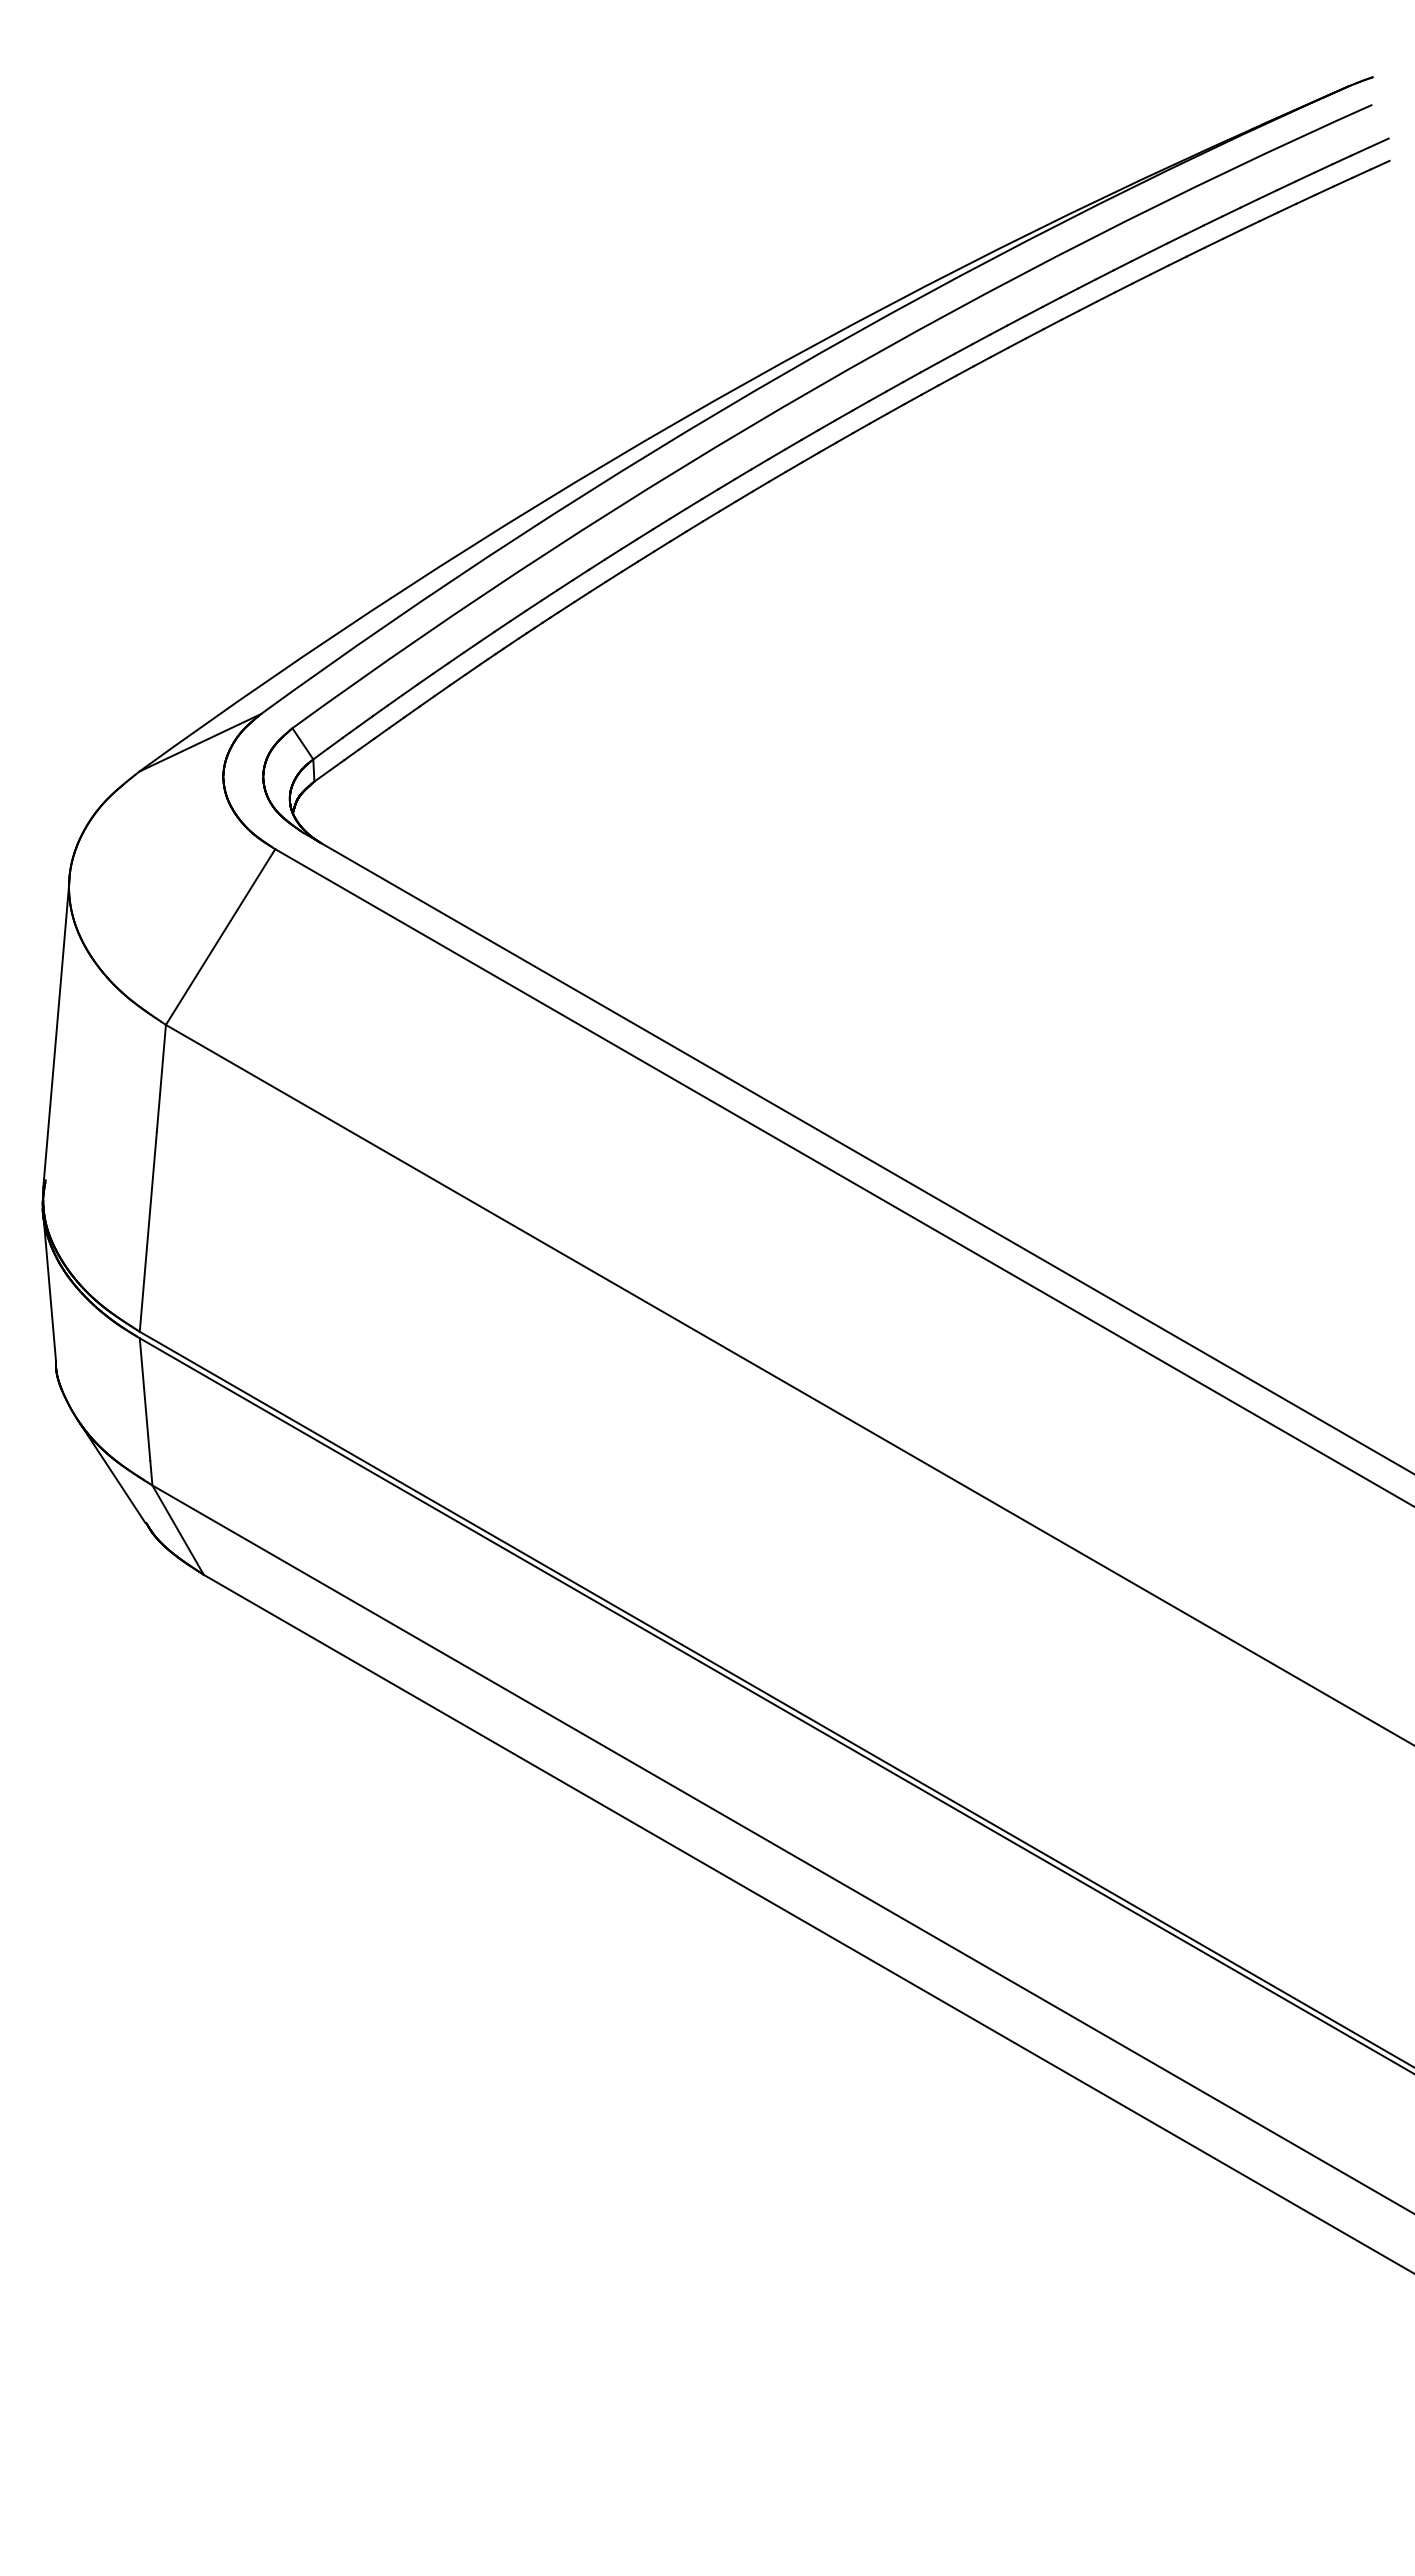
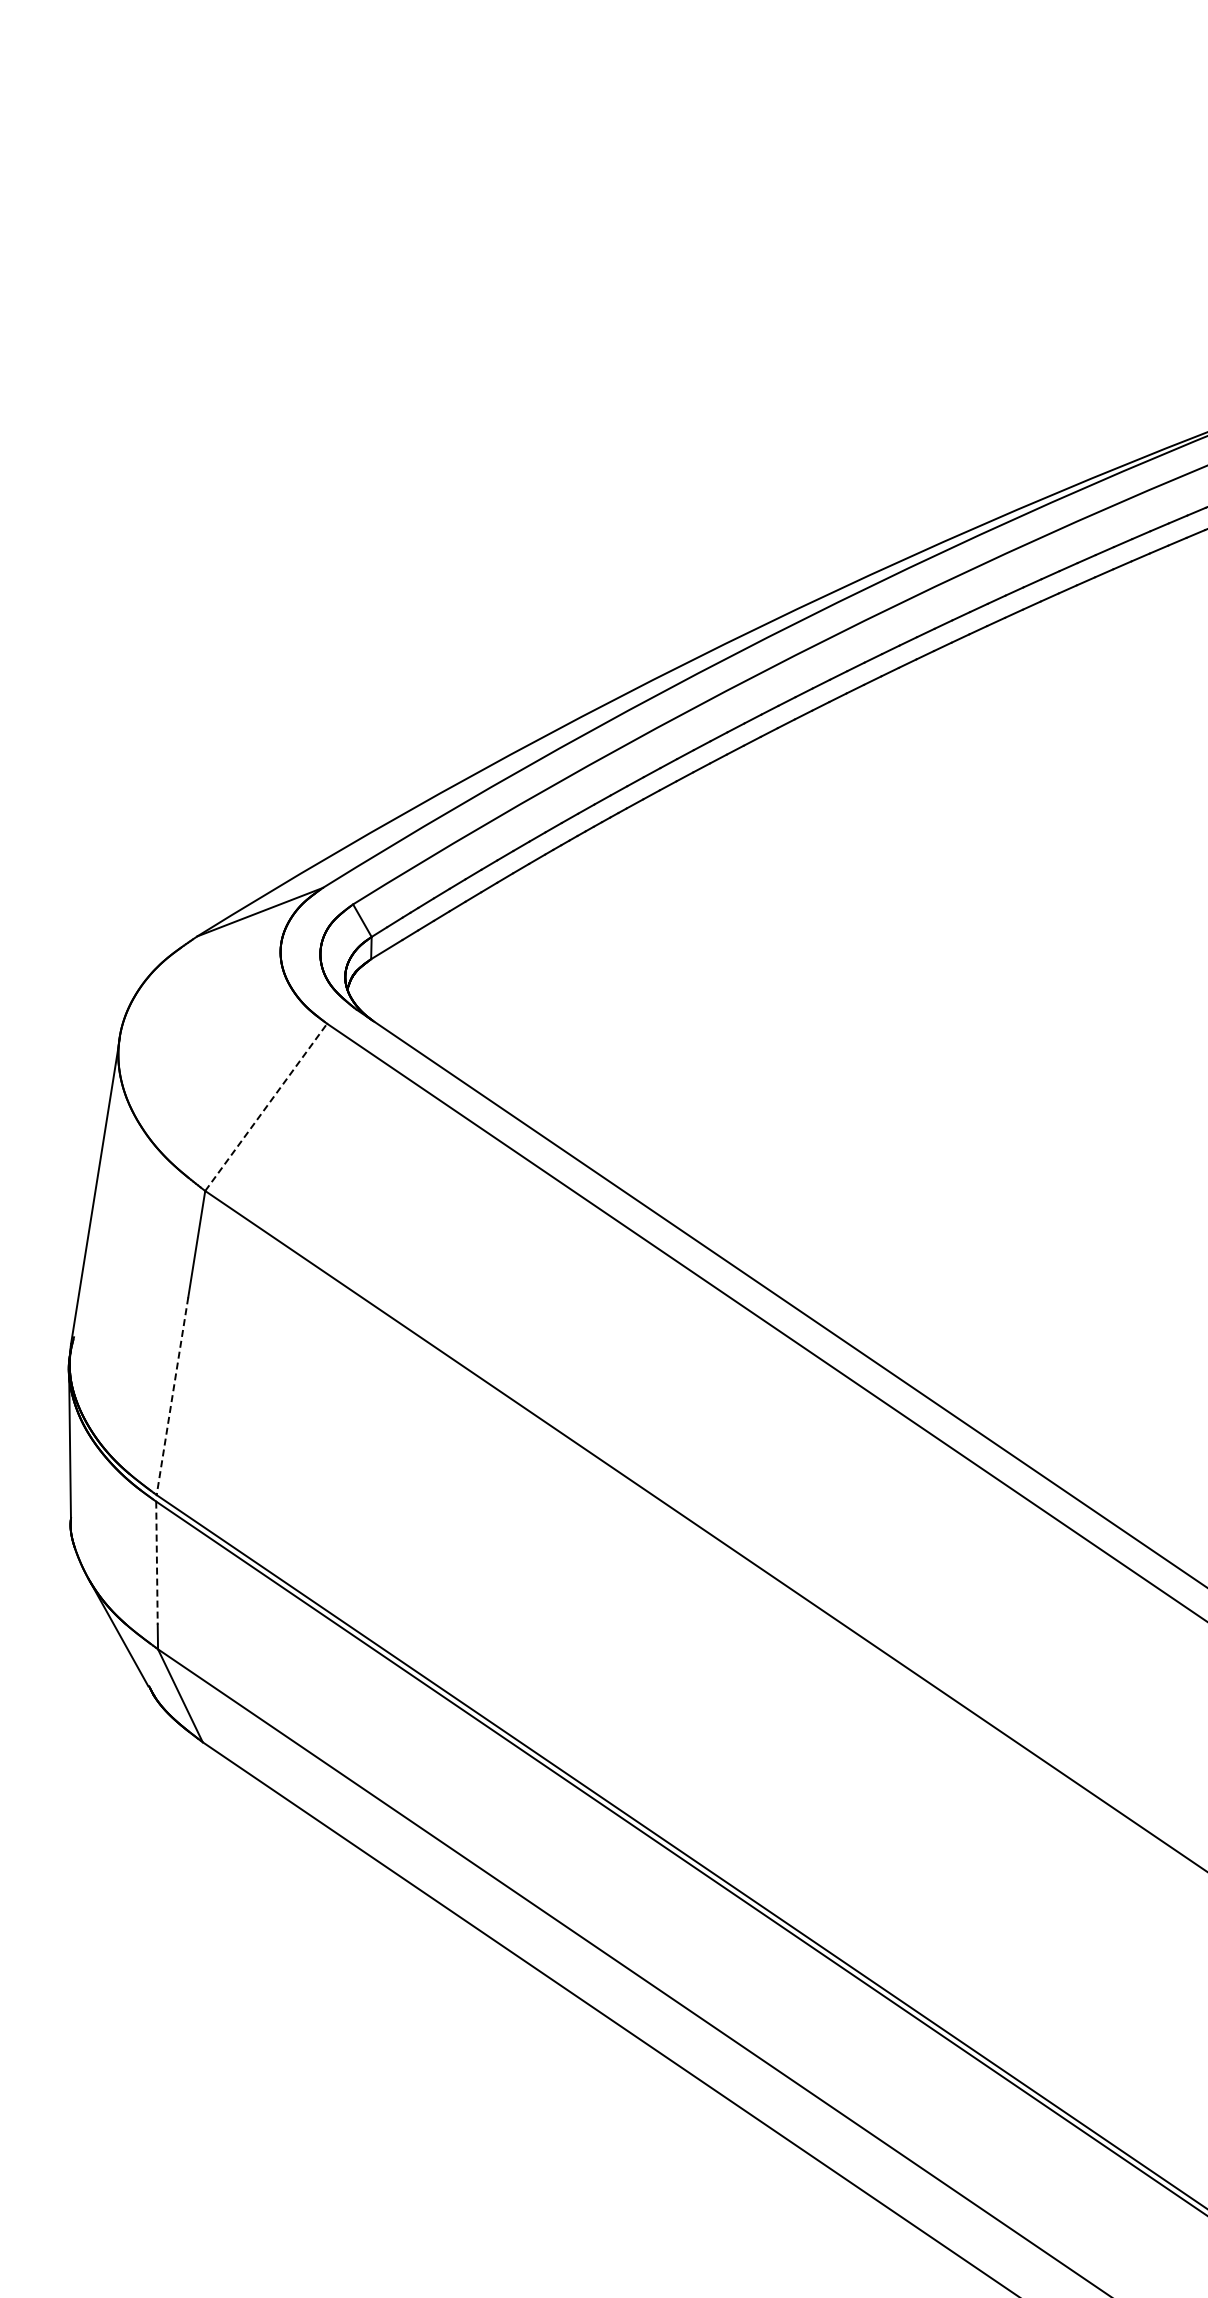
line: (220, 936) -> (266, 1106), solid -> dashed
line: (148, 1232) -> (172, 1396), solid -> dashed
line: (145, 1399) -> (157, 1563), solid -> dashed

